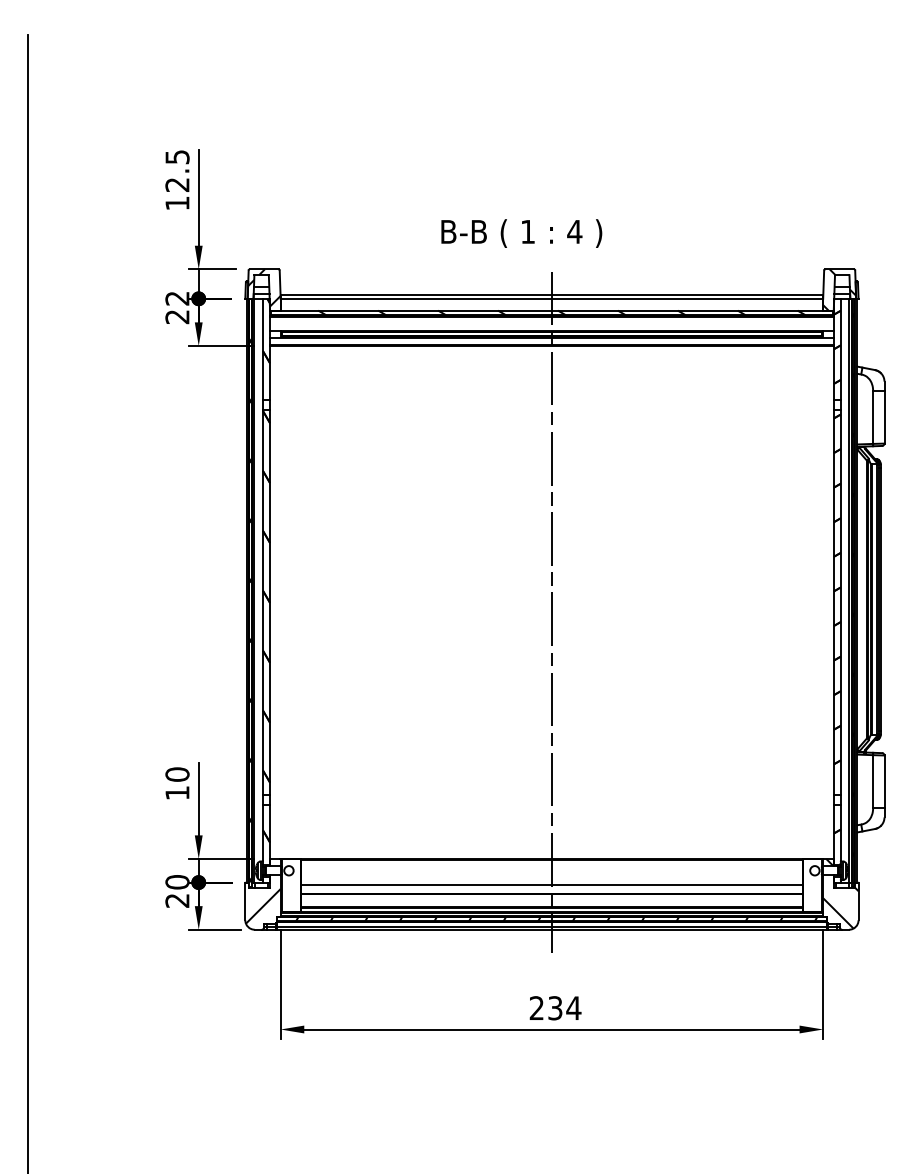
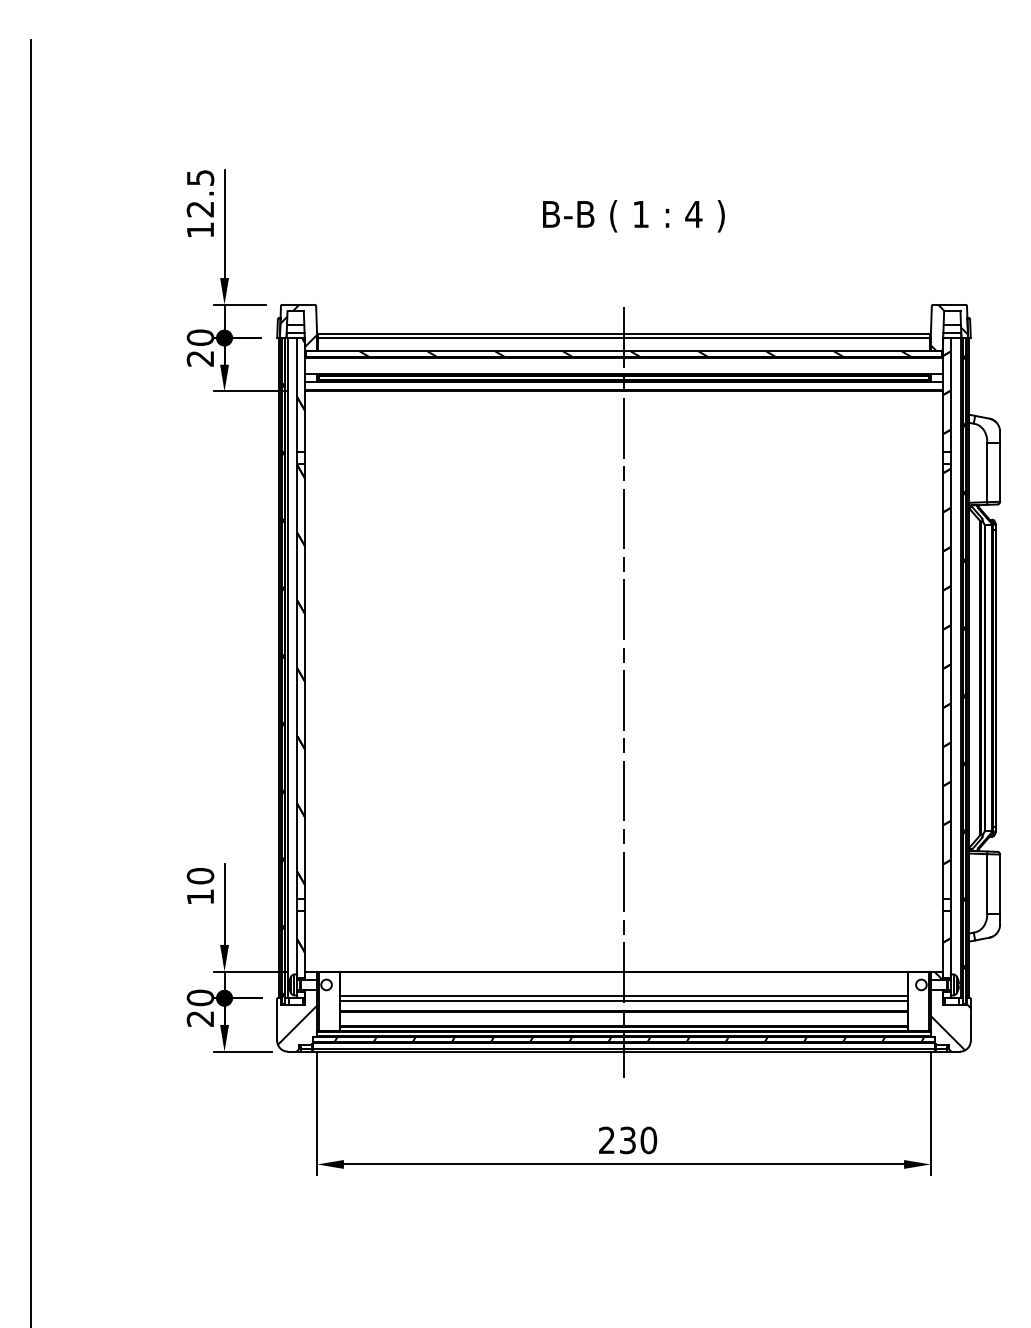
text: (521, 233) -> (633, 216), moved
text: (177, 298) -> (200, 337), 22 -> 20
line: (551, 880) -> (623, 995), added
text: (573, 1008) -> (648, 1140), 234 -> 230

